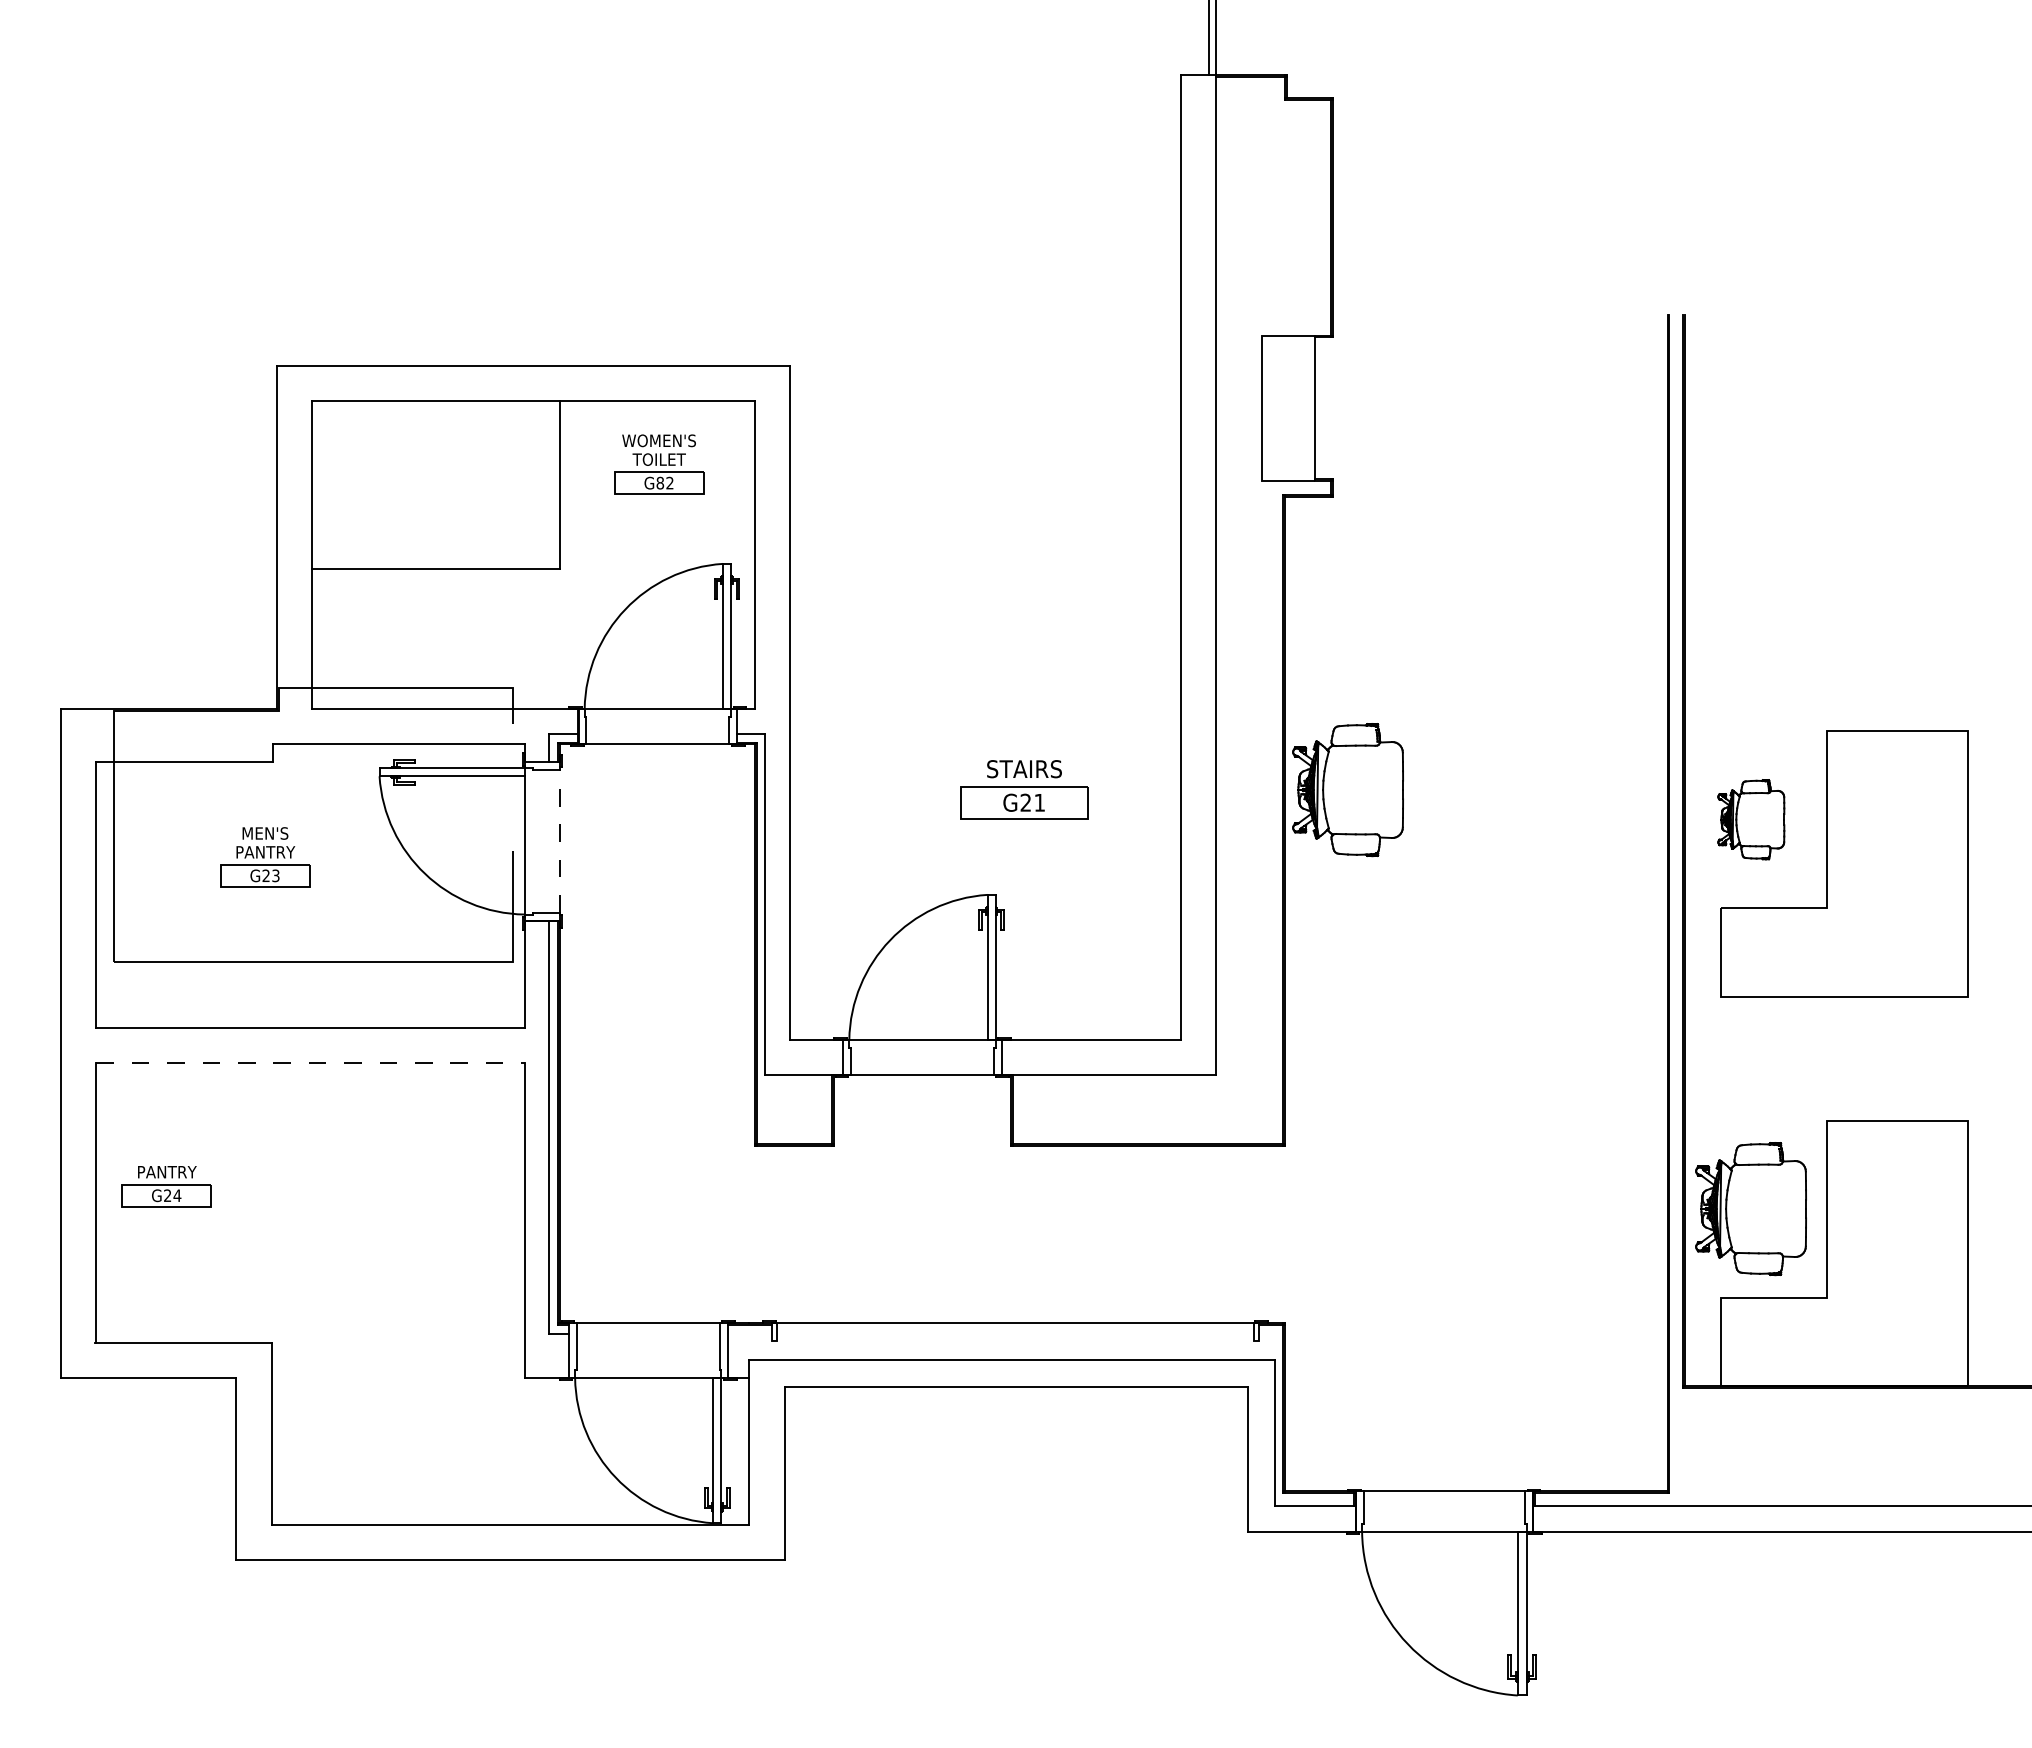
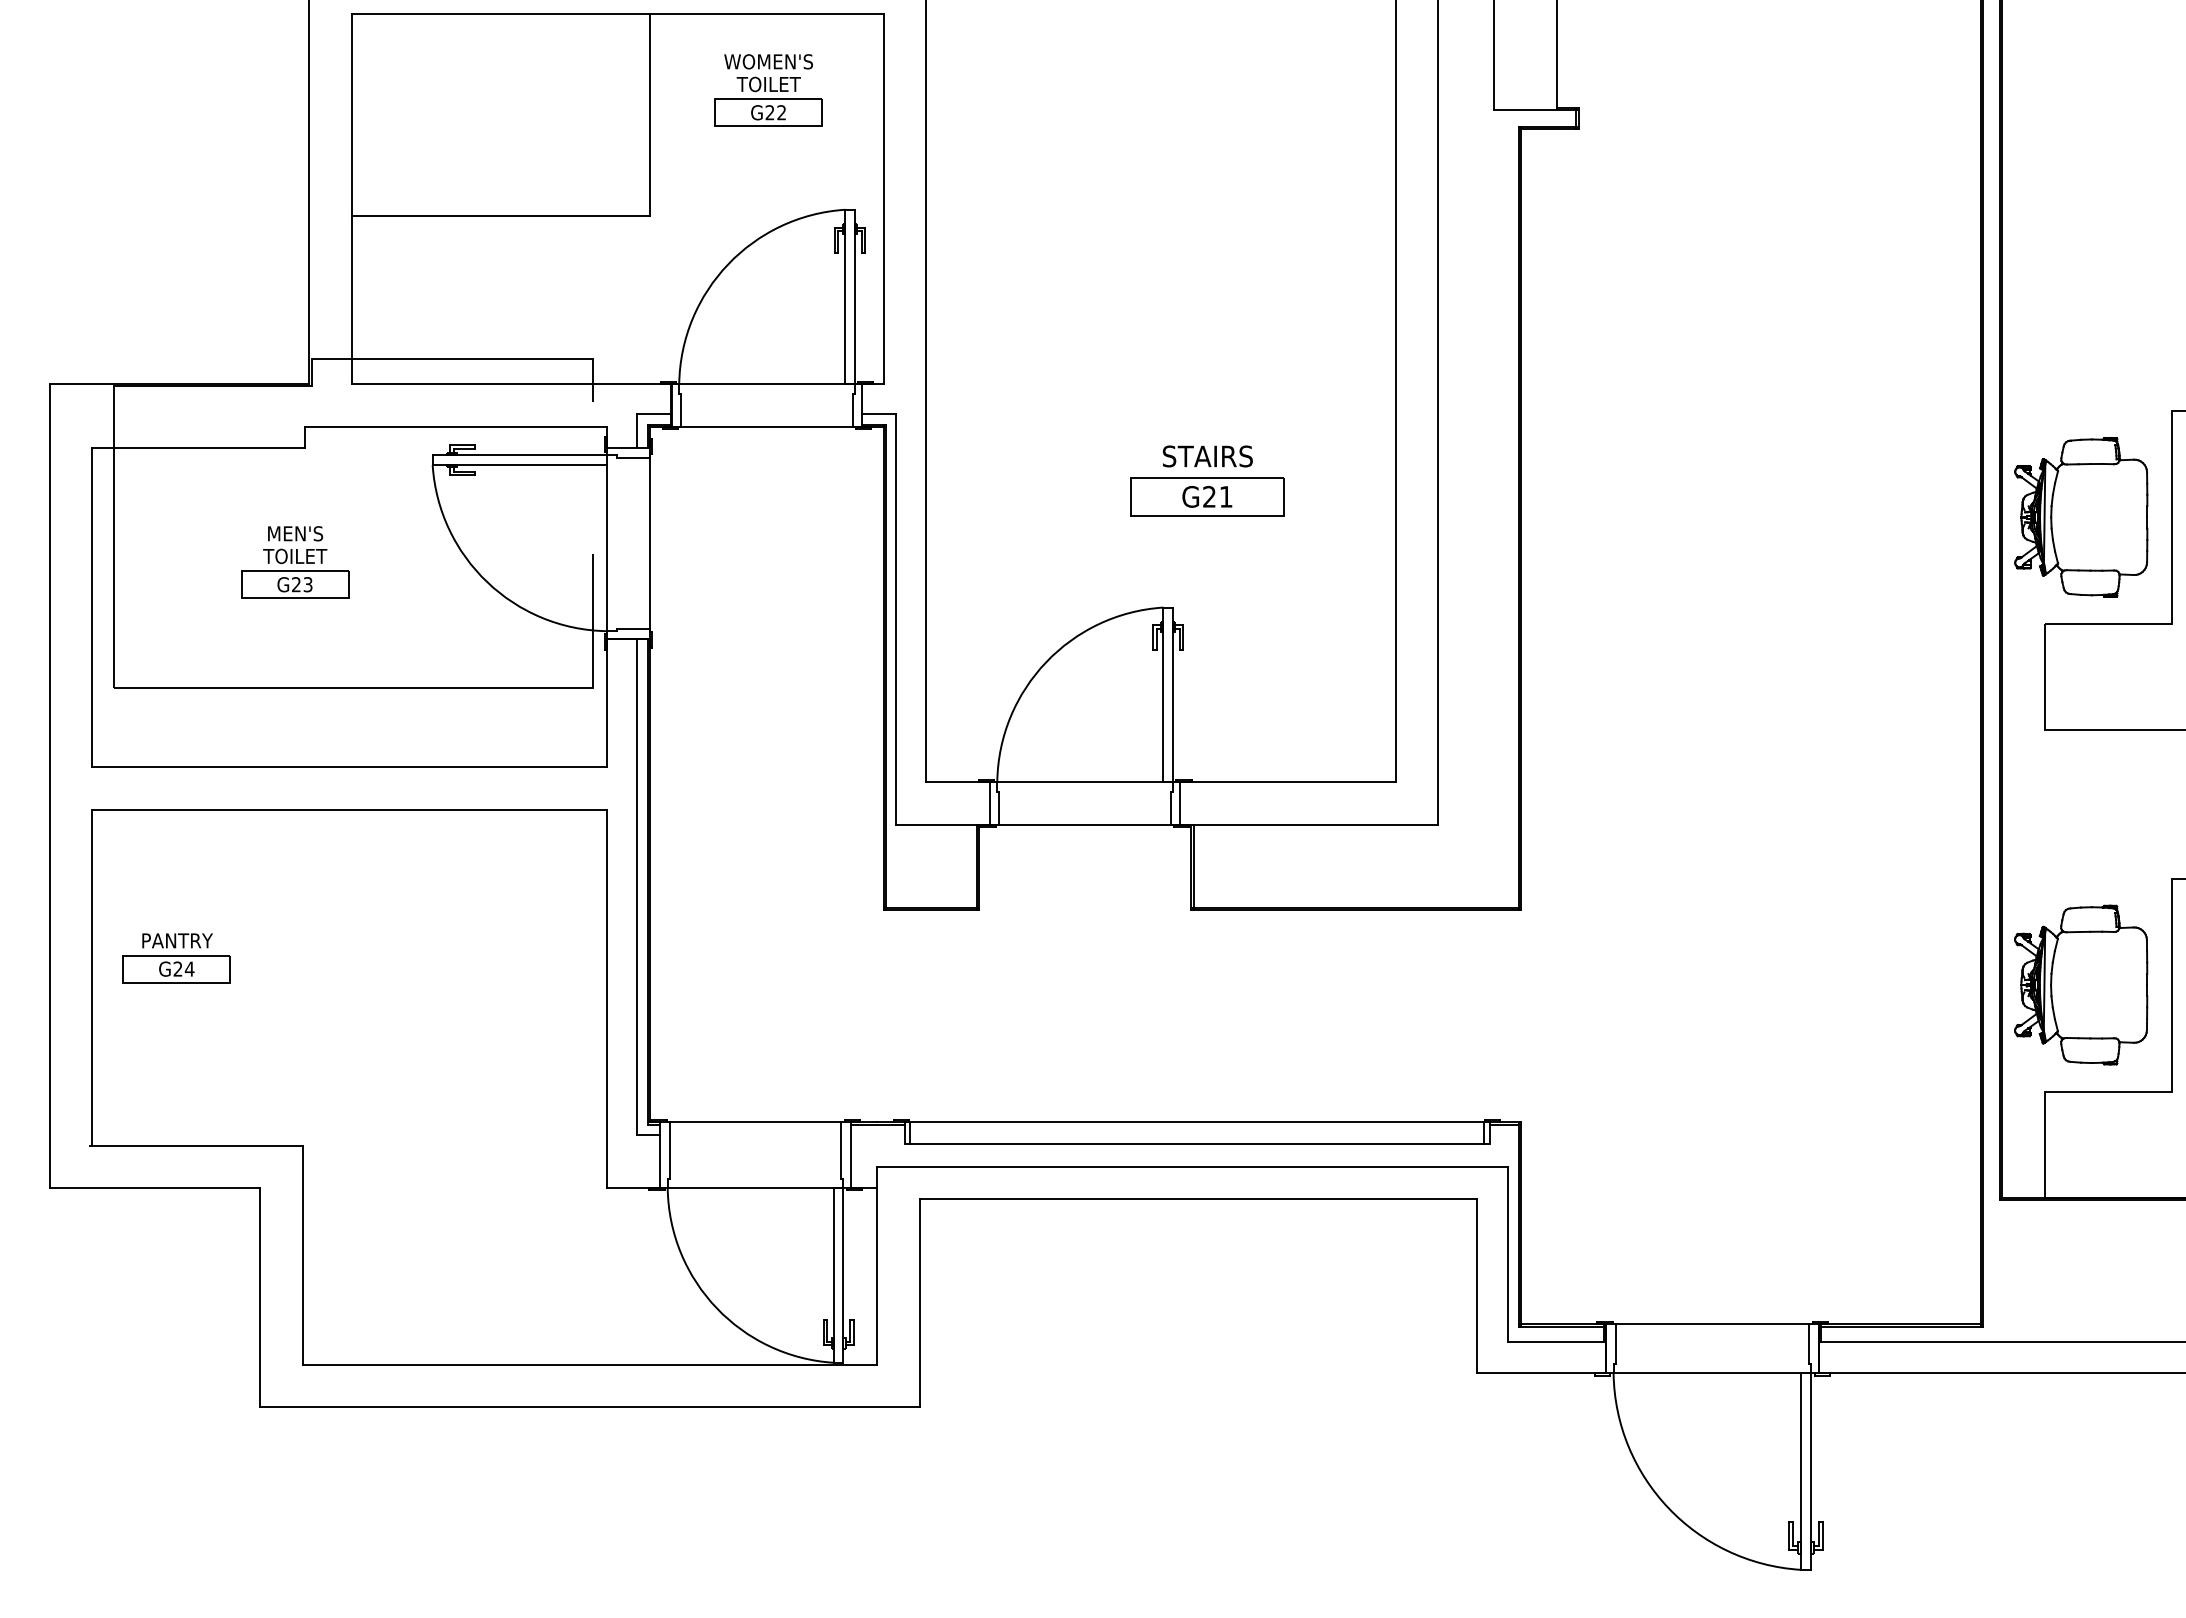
text: (660, 483) -> (770, 113), G82 -> G22
part: (1347, 790) -> (1596, 482), removed
part: (1751, 819) -> (2081, 516), size x1.67
line: (560, 840) -> (650, 542), dashed -> solid
text: (265, 852) -> (295, 556), PANTRY -> TOILET
line: (311, 1063) -> (350, 810), dashed -> solid
line: (1015, 1340) -> (1197, 1143), added

